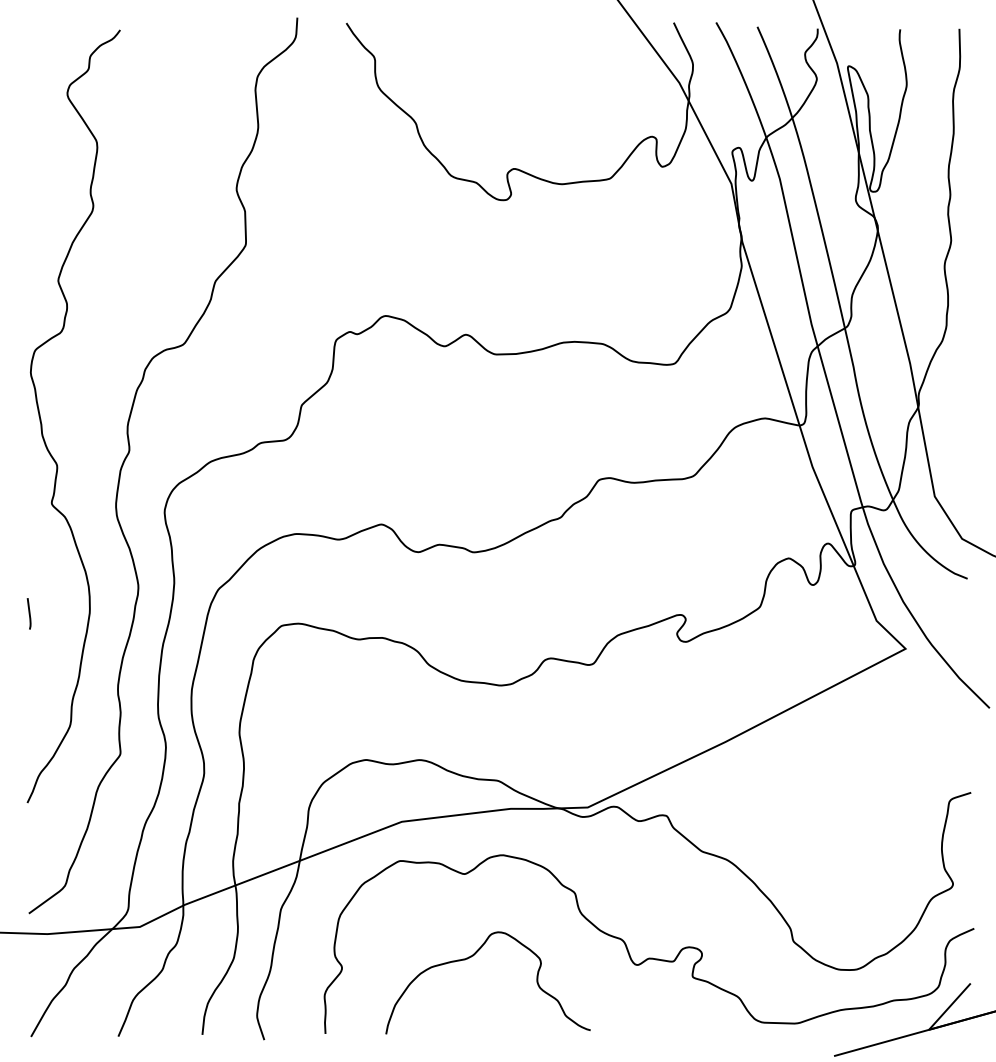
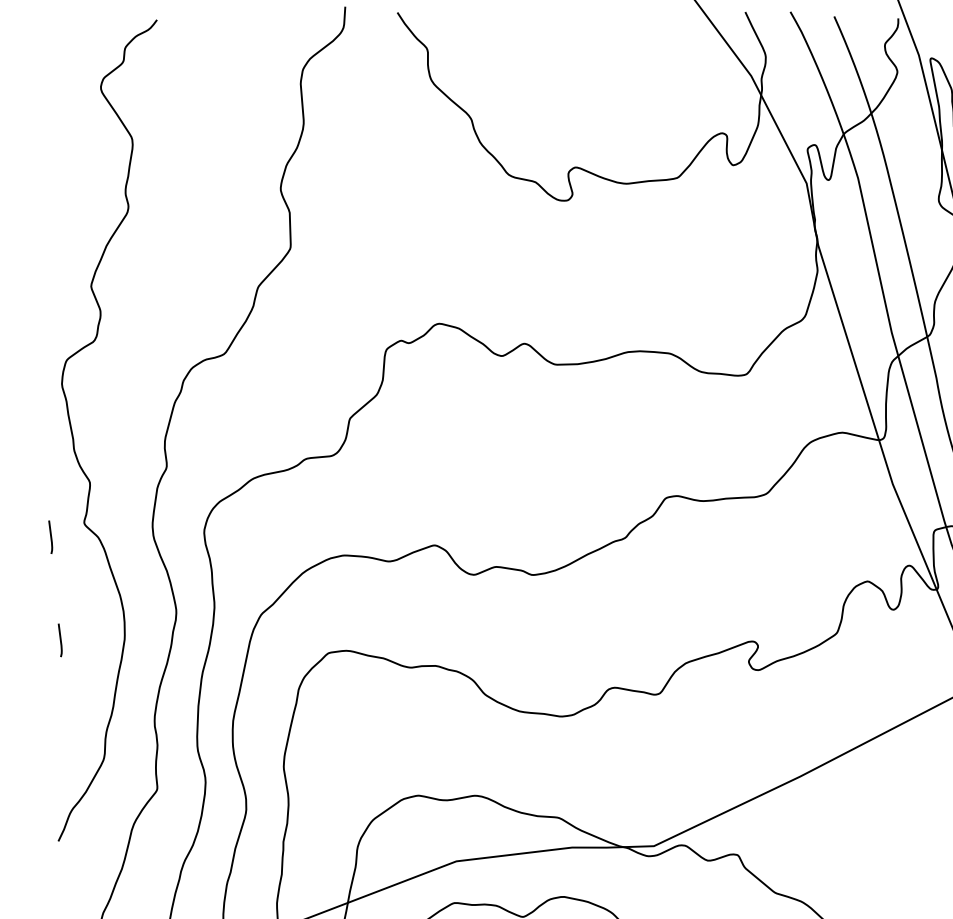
line: (19, 516) -> (49, 536), added

